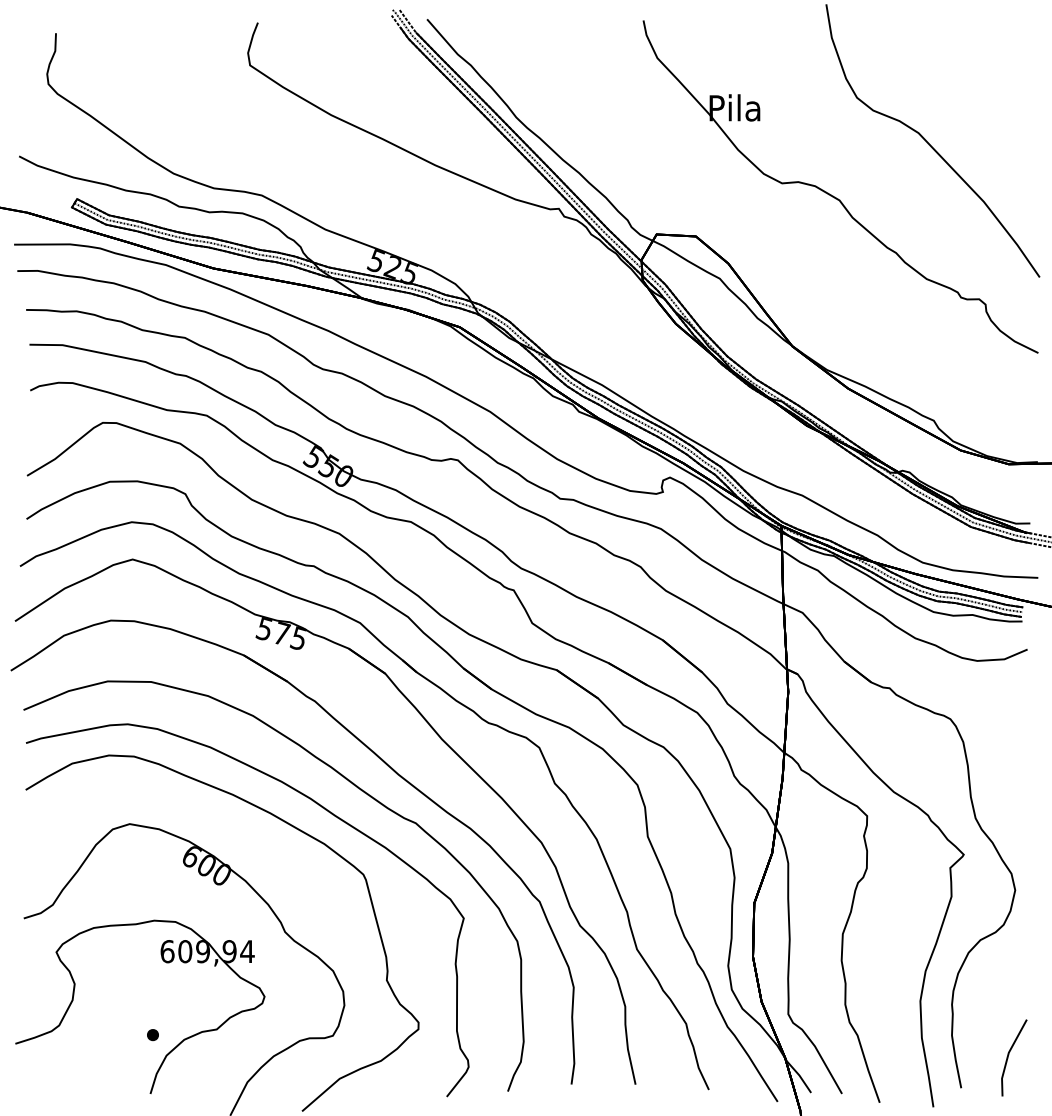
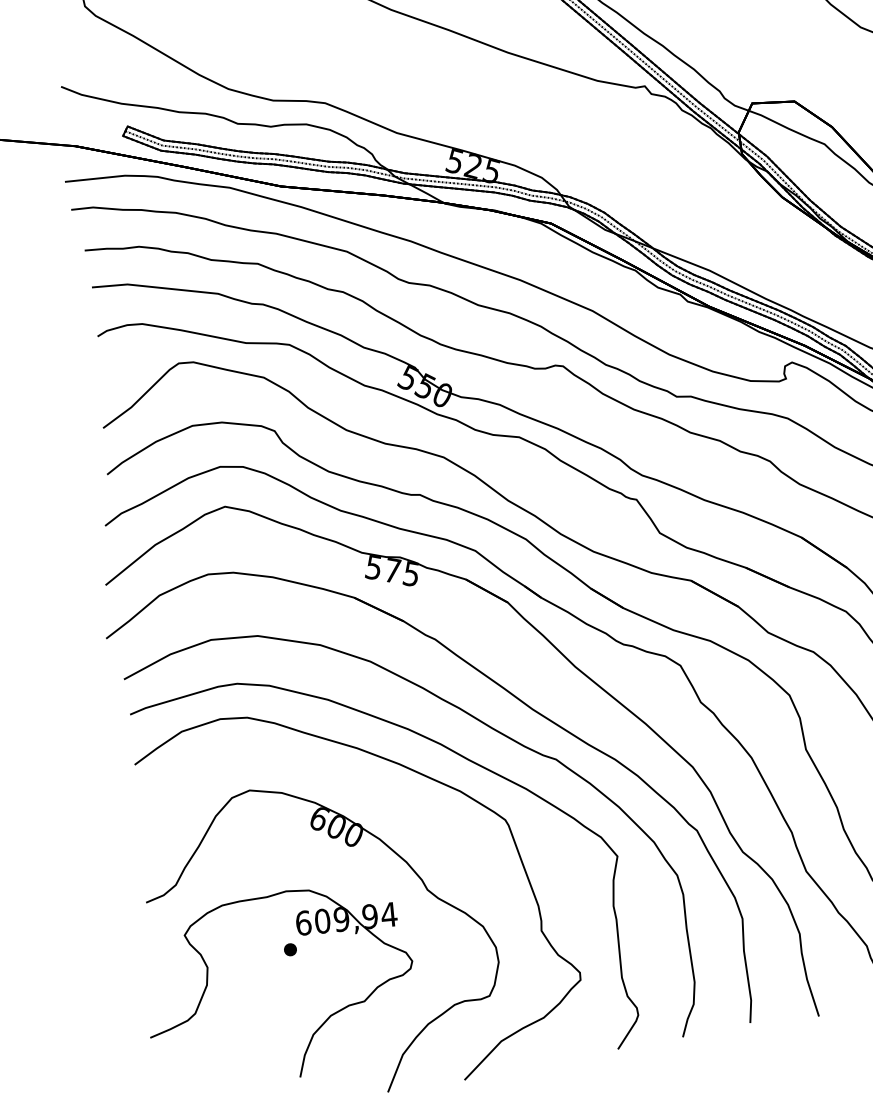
part: (152, 1035) -> (289, 950), moved

